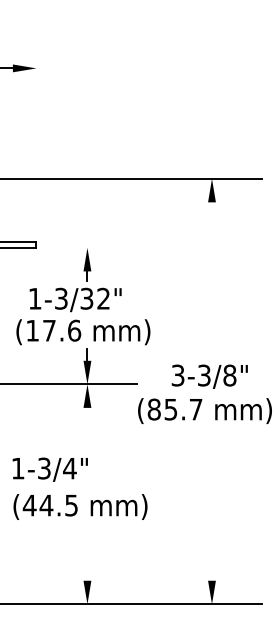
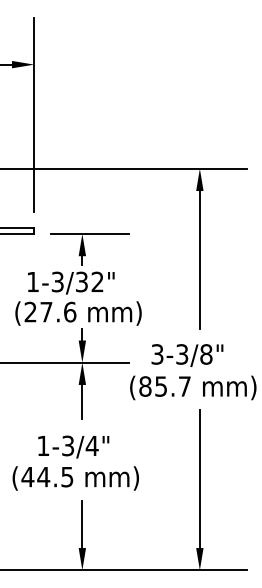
line: (36, 121) -> (34, 114), added
line: (95, 247) -> (89, 233), added
line: (211, 275) -> (199, 260), added
text: (32, 330) -> (30, 311), (17.6 -> (27.6
text: (209, 376) -> (187, 355), moved
line: (87, 425) -> (82, 401), added
text: (49, 469) -> (72, 446), moved
line: (211, 507) -> (199, 478), added
line: (87, 555) -> (82, 524), added

